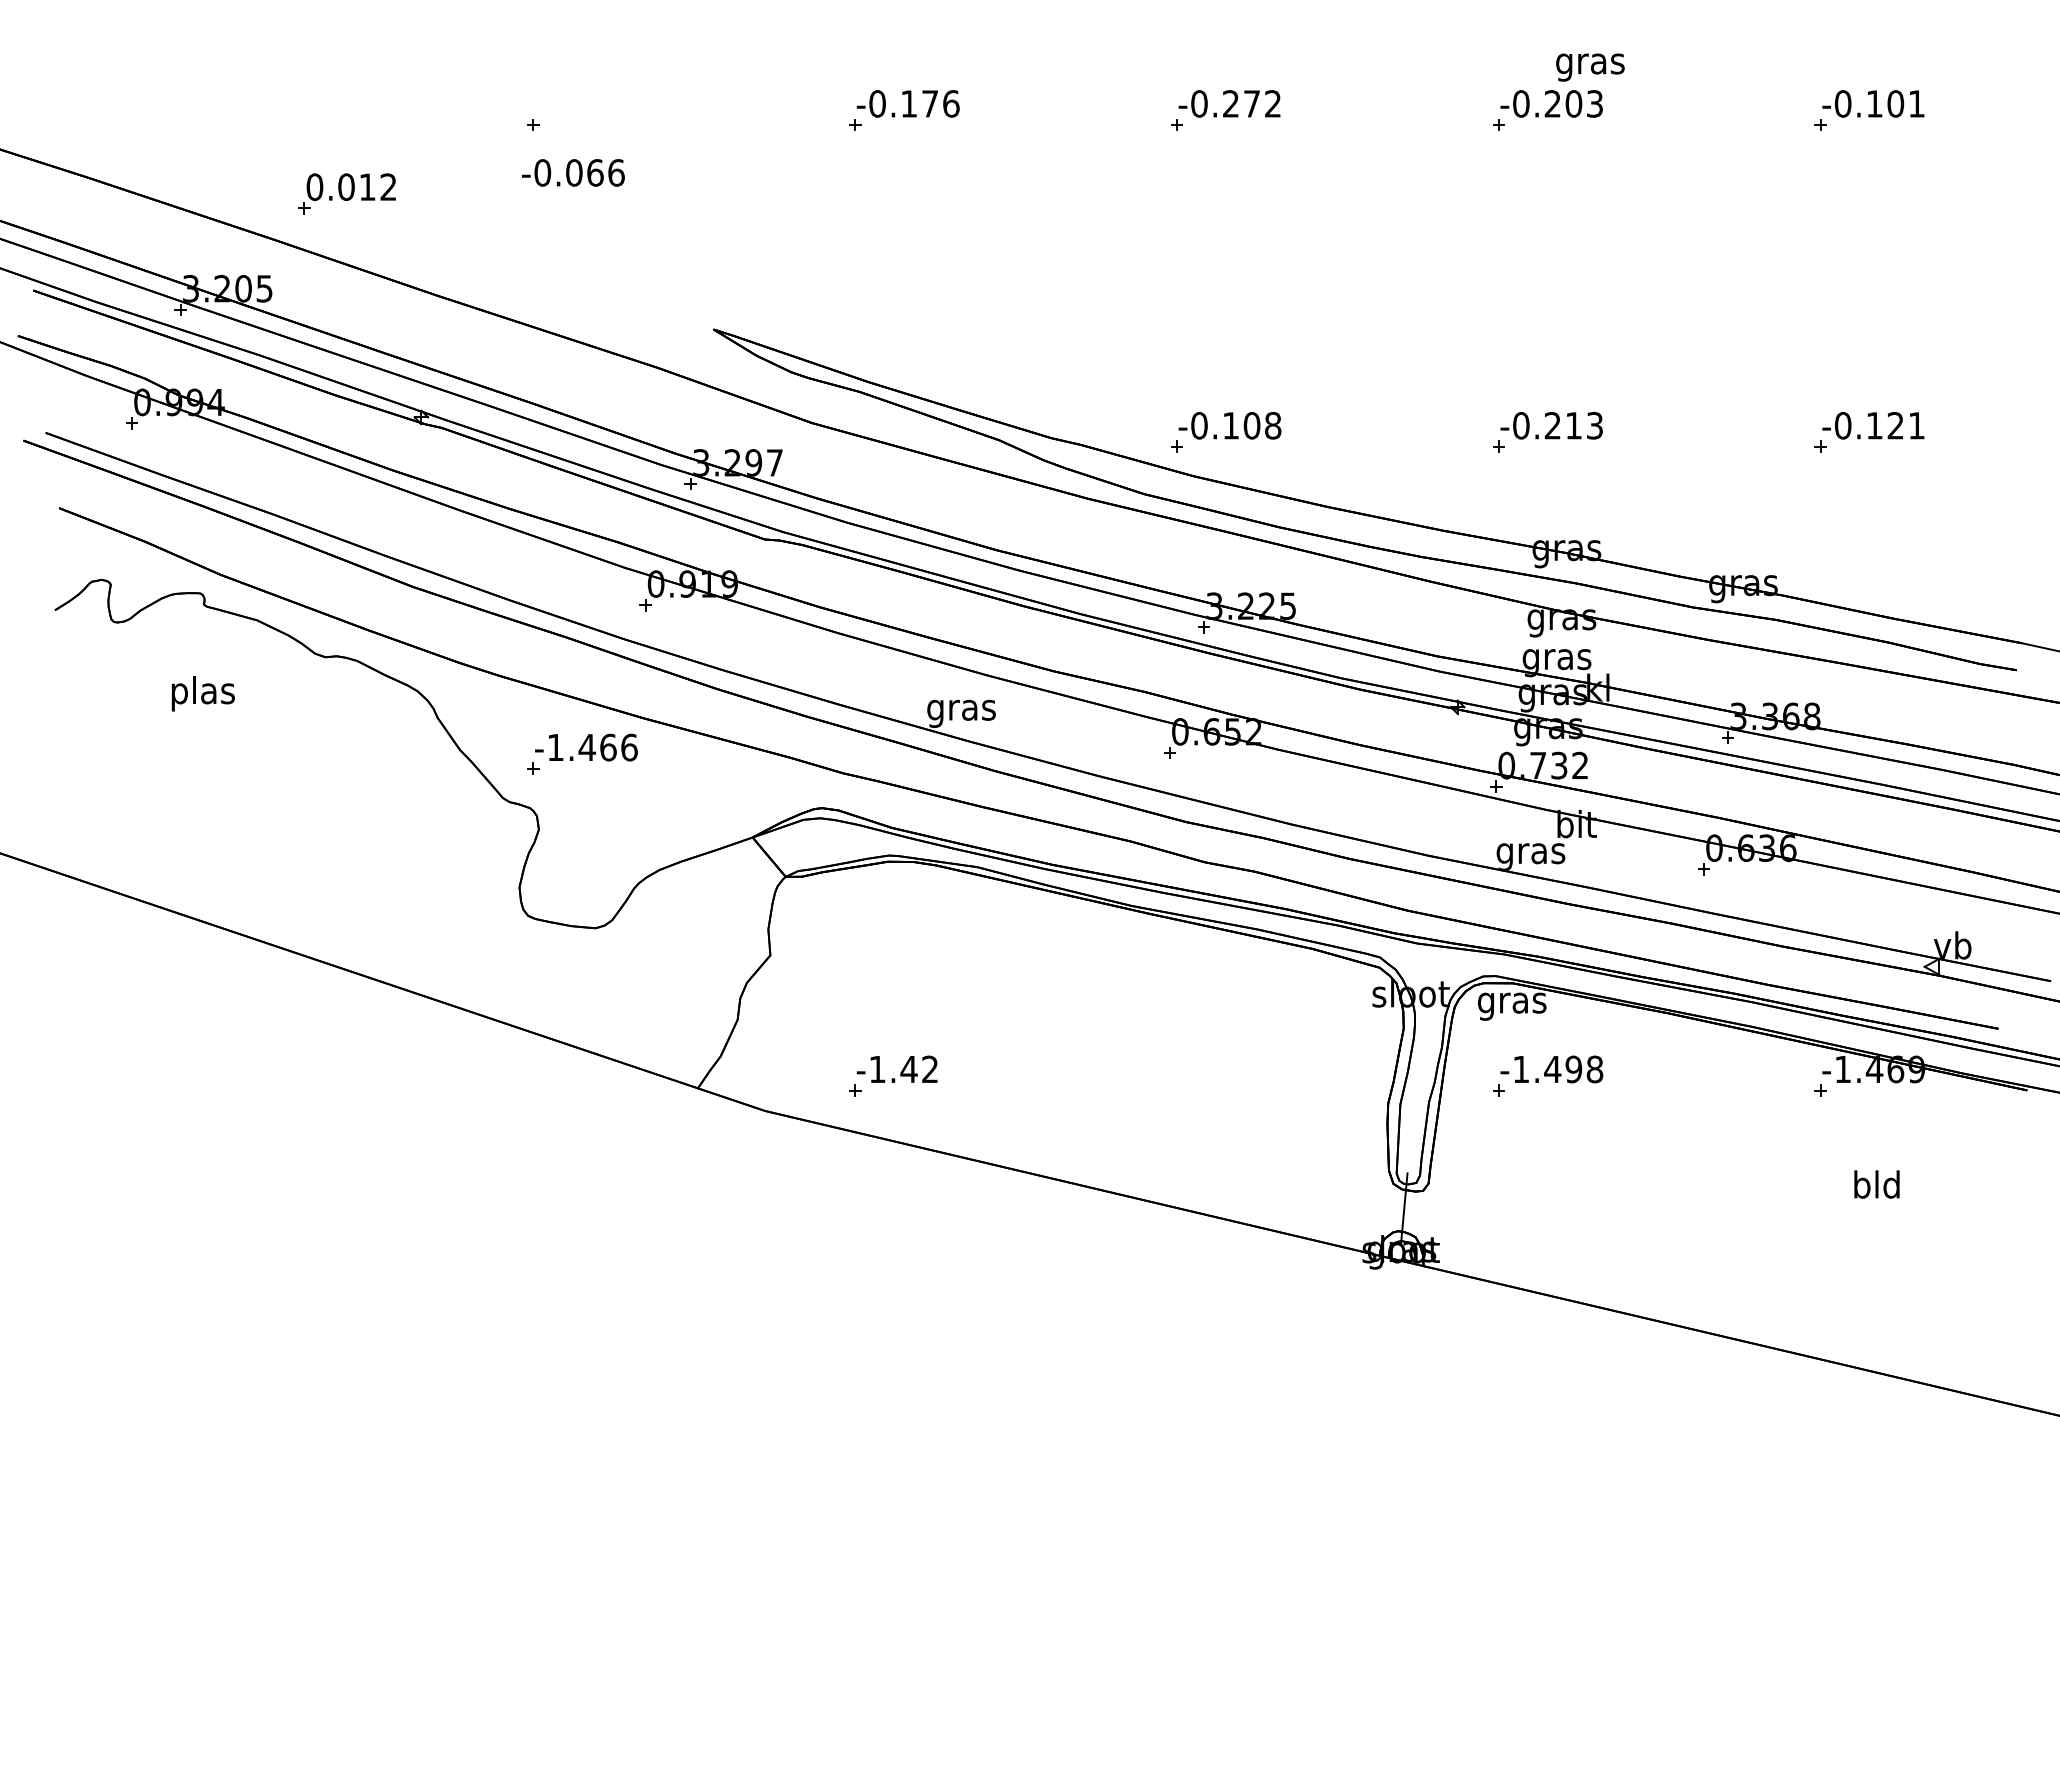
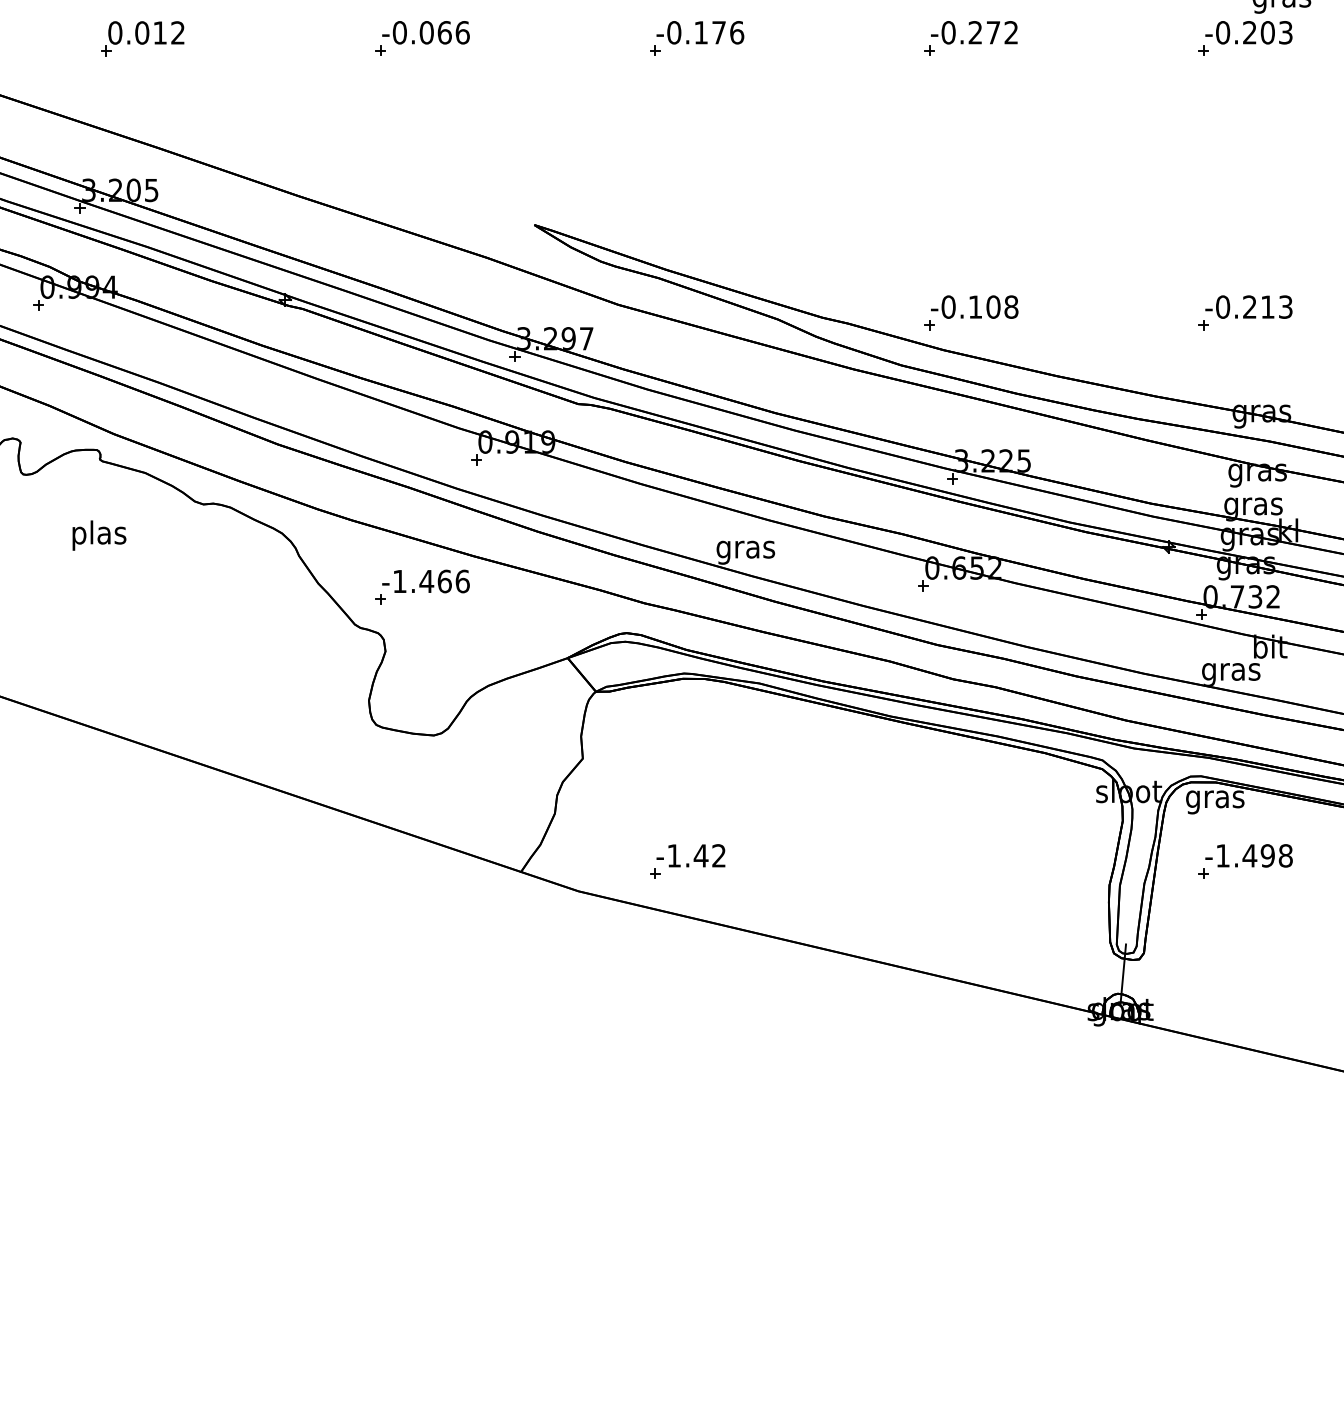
text: (573, 172) -> (426, 32), moved
part: (346, 193) -> (142, 38), moved

